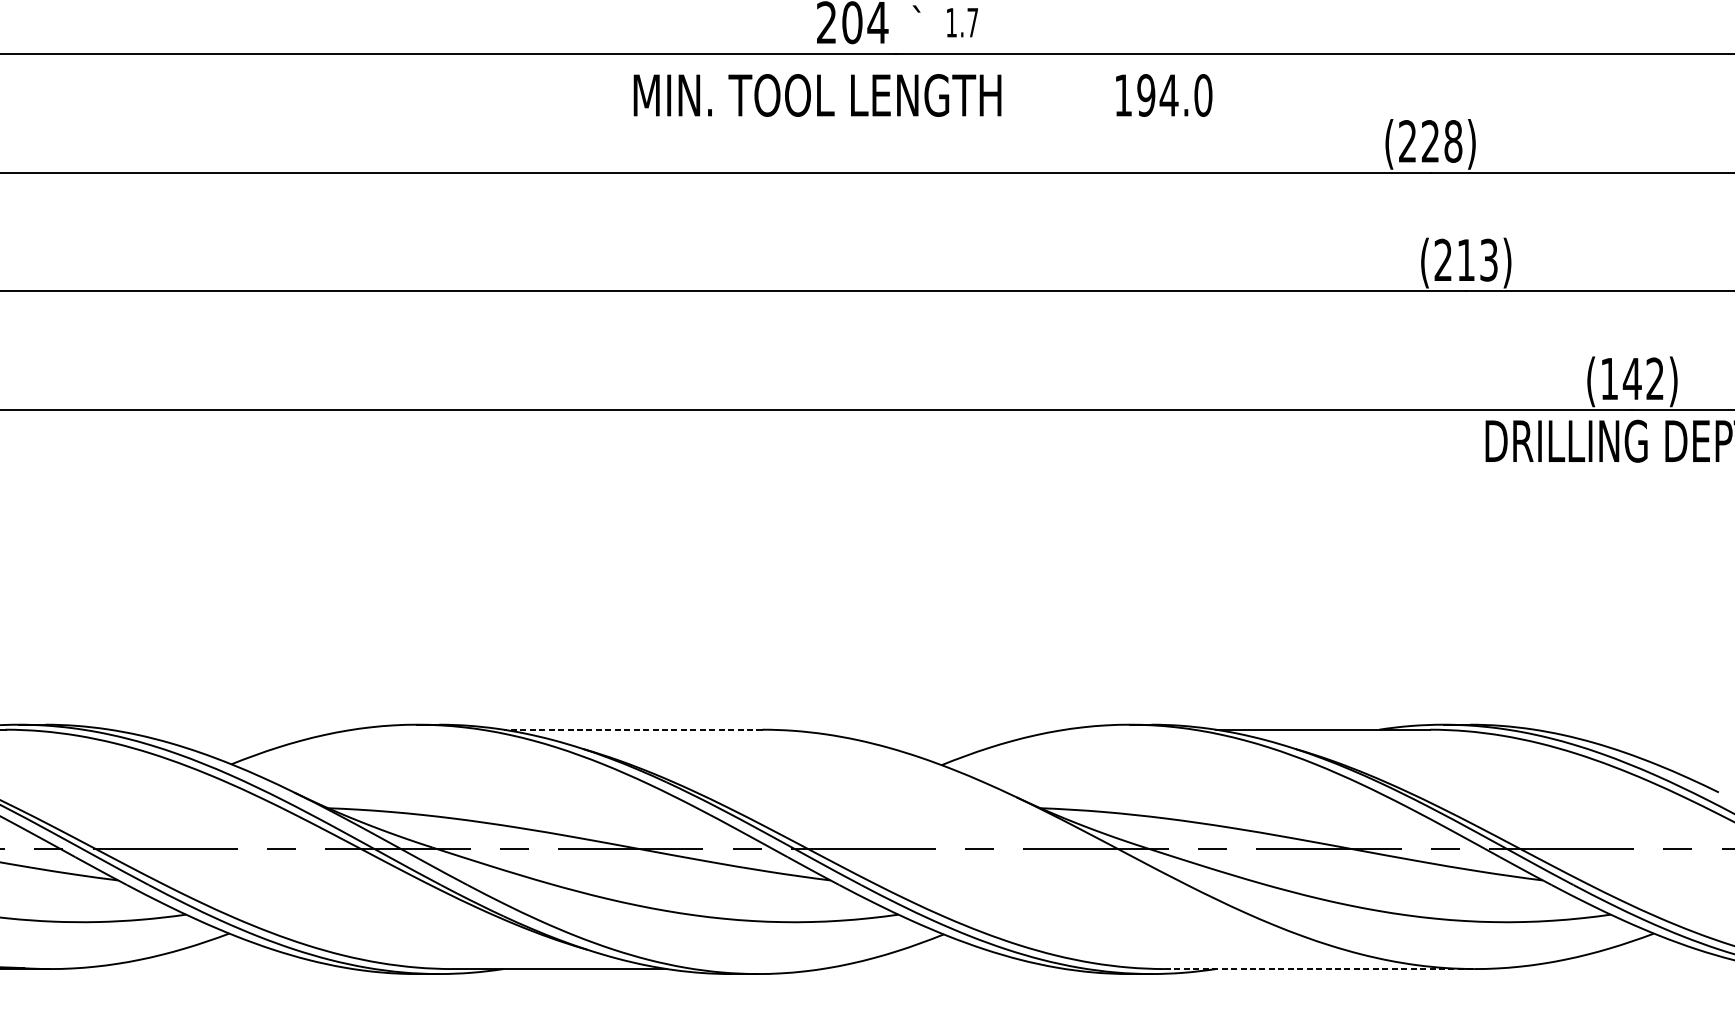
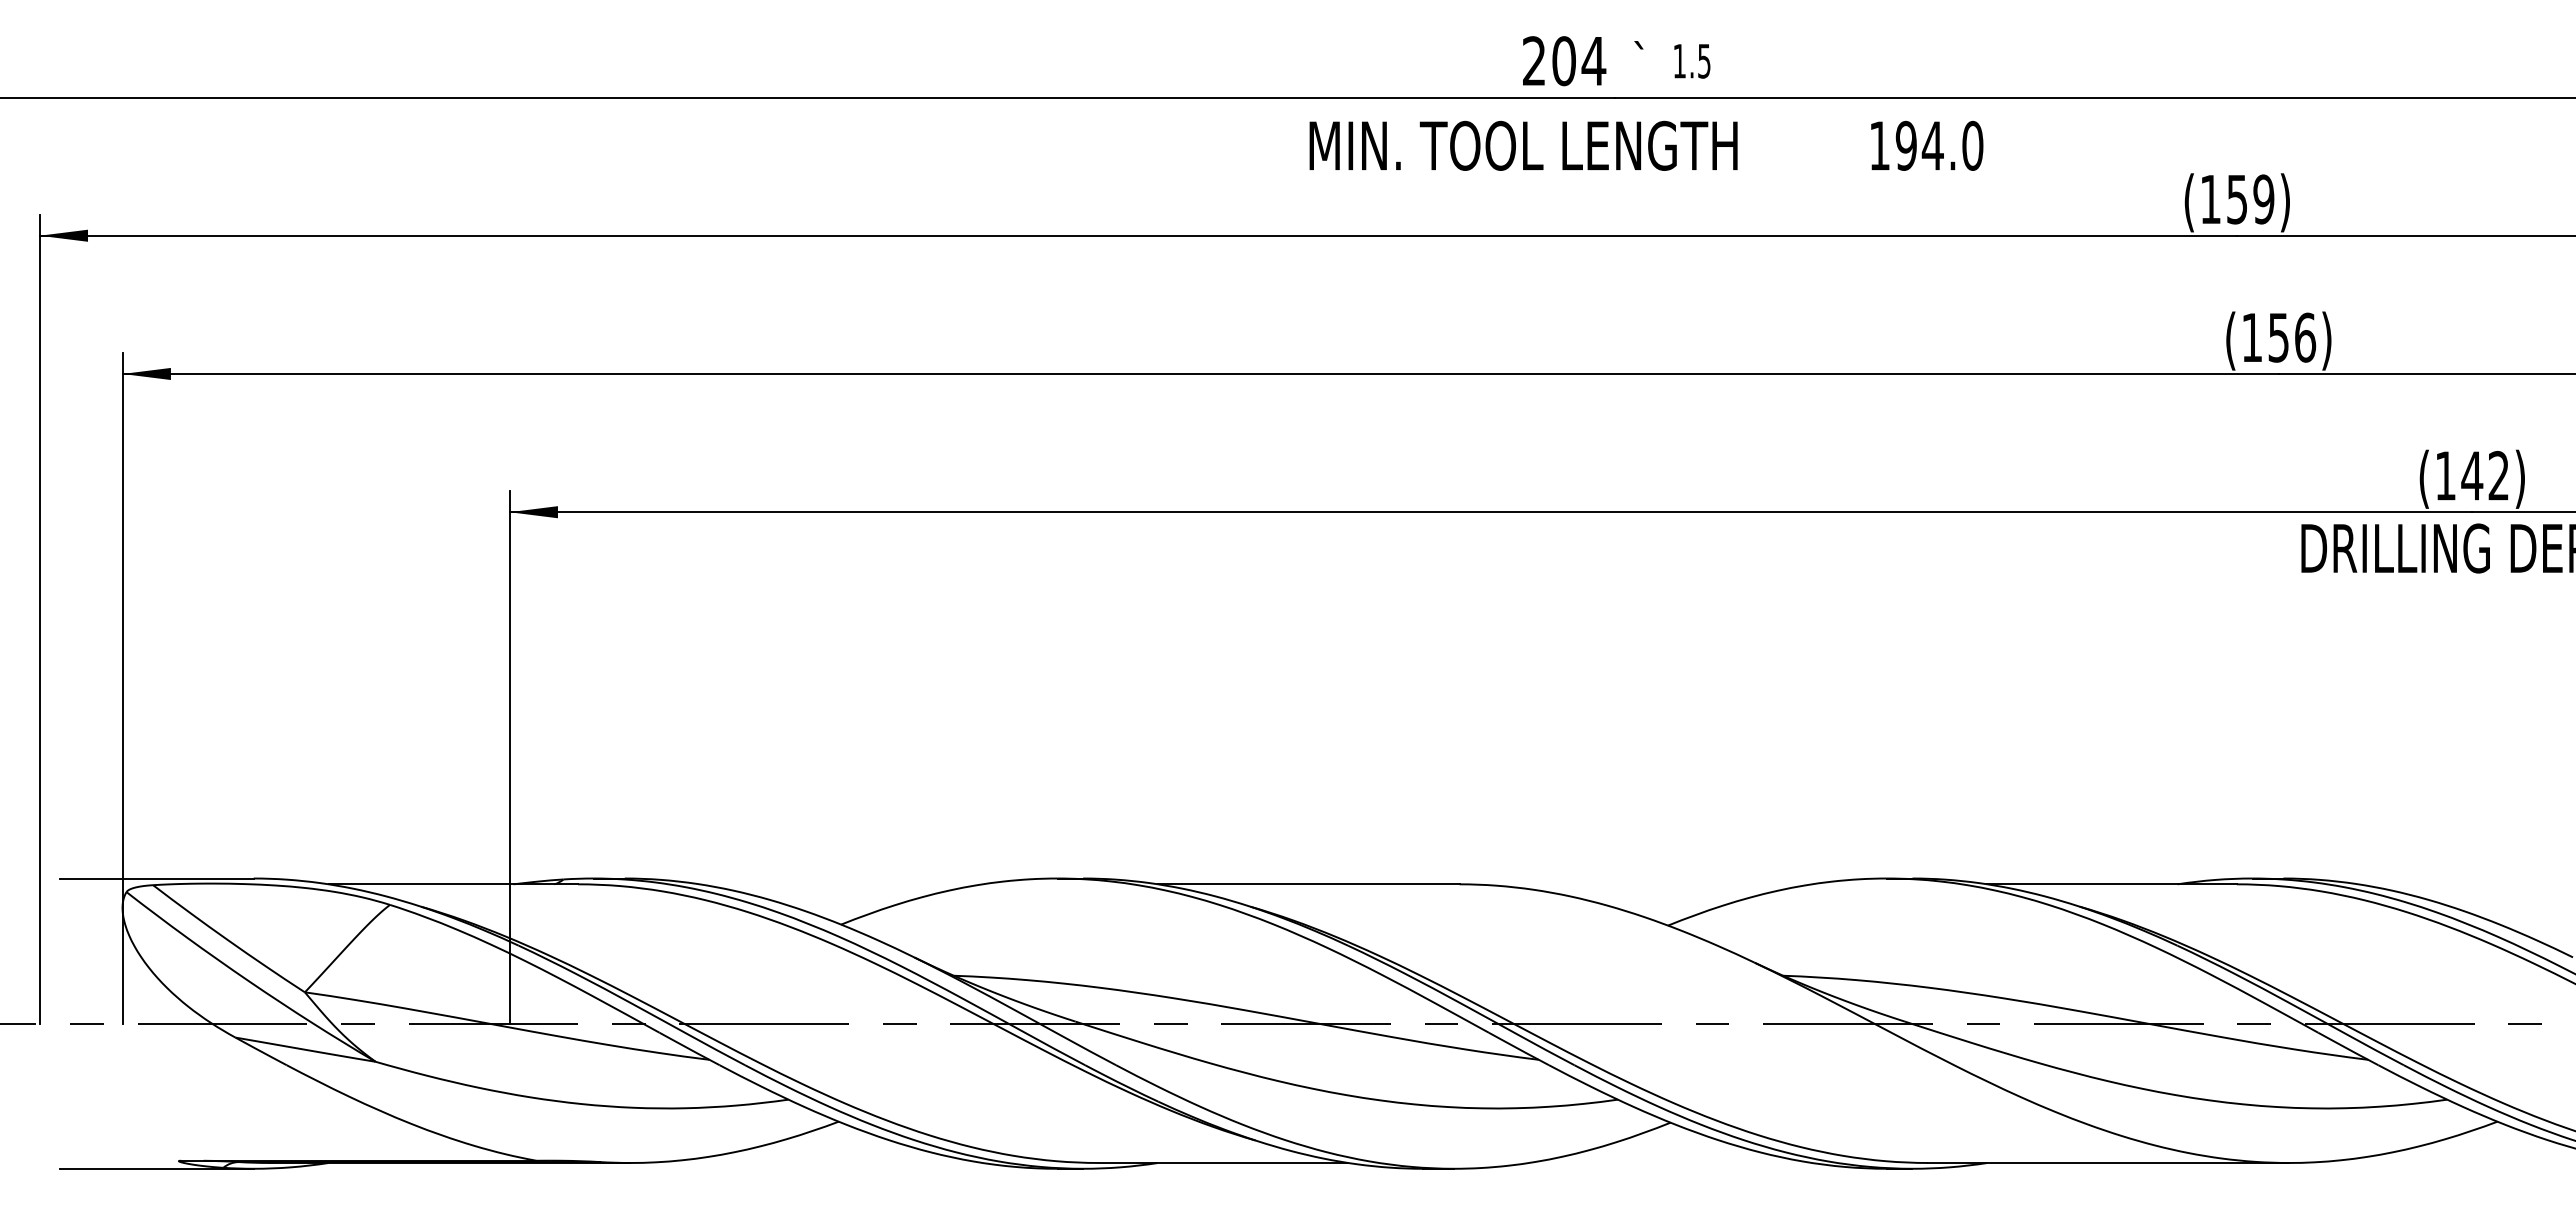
text: (972, 22) -> (1704, 61), 1.7 -> 1.5
text: (1430, 141) -> (2237, 199), (228) -> (159)
text: (1466, 260) -> (2279, 337), (213) -> (156)
line: (632, 729) -> (1308, 884), dashed -> solid
line: (1319, 968) -> (2108, 1162), dashed -> solid

